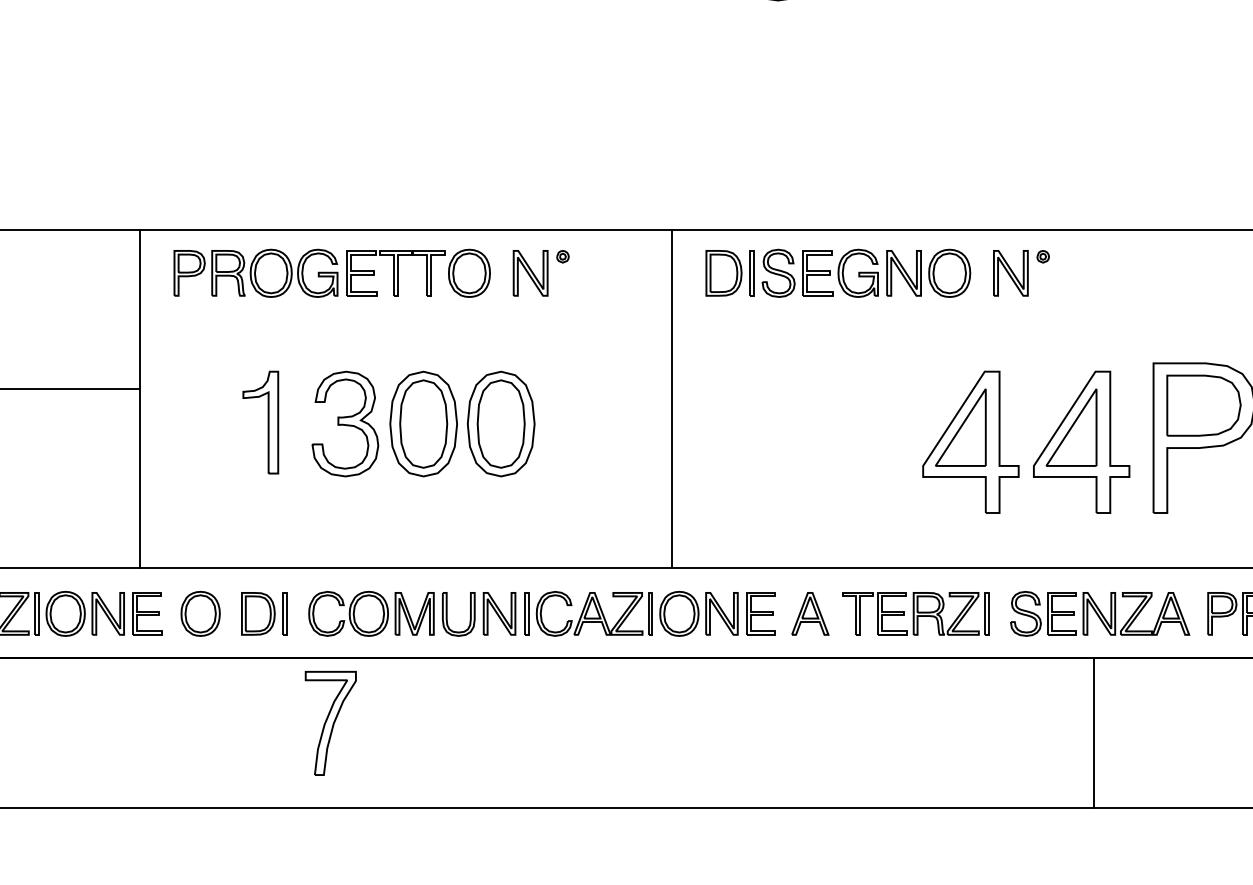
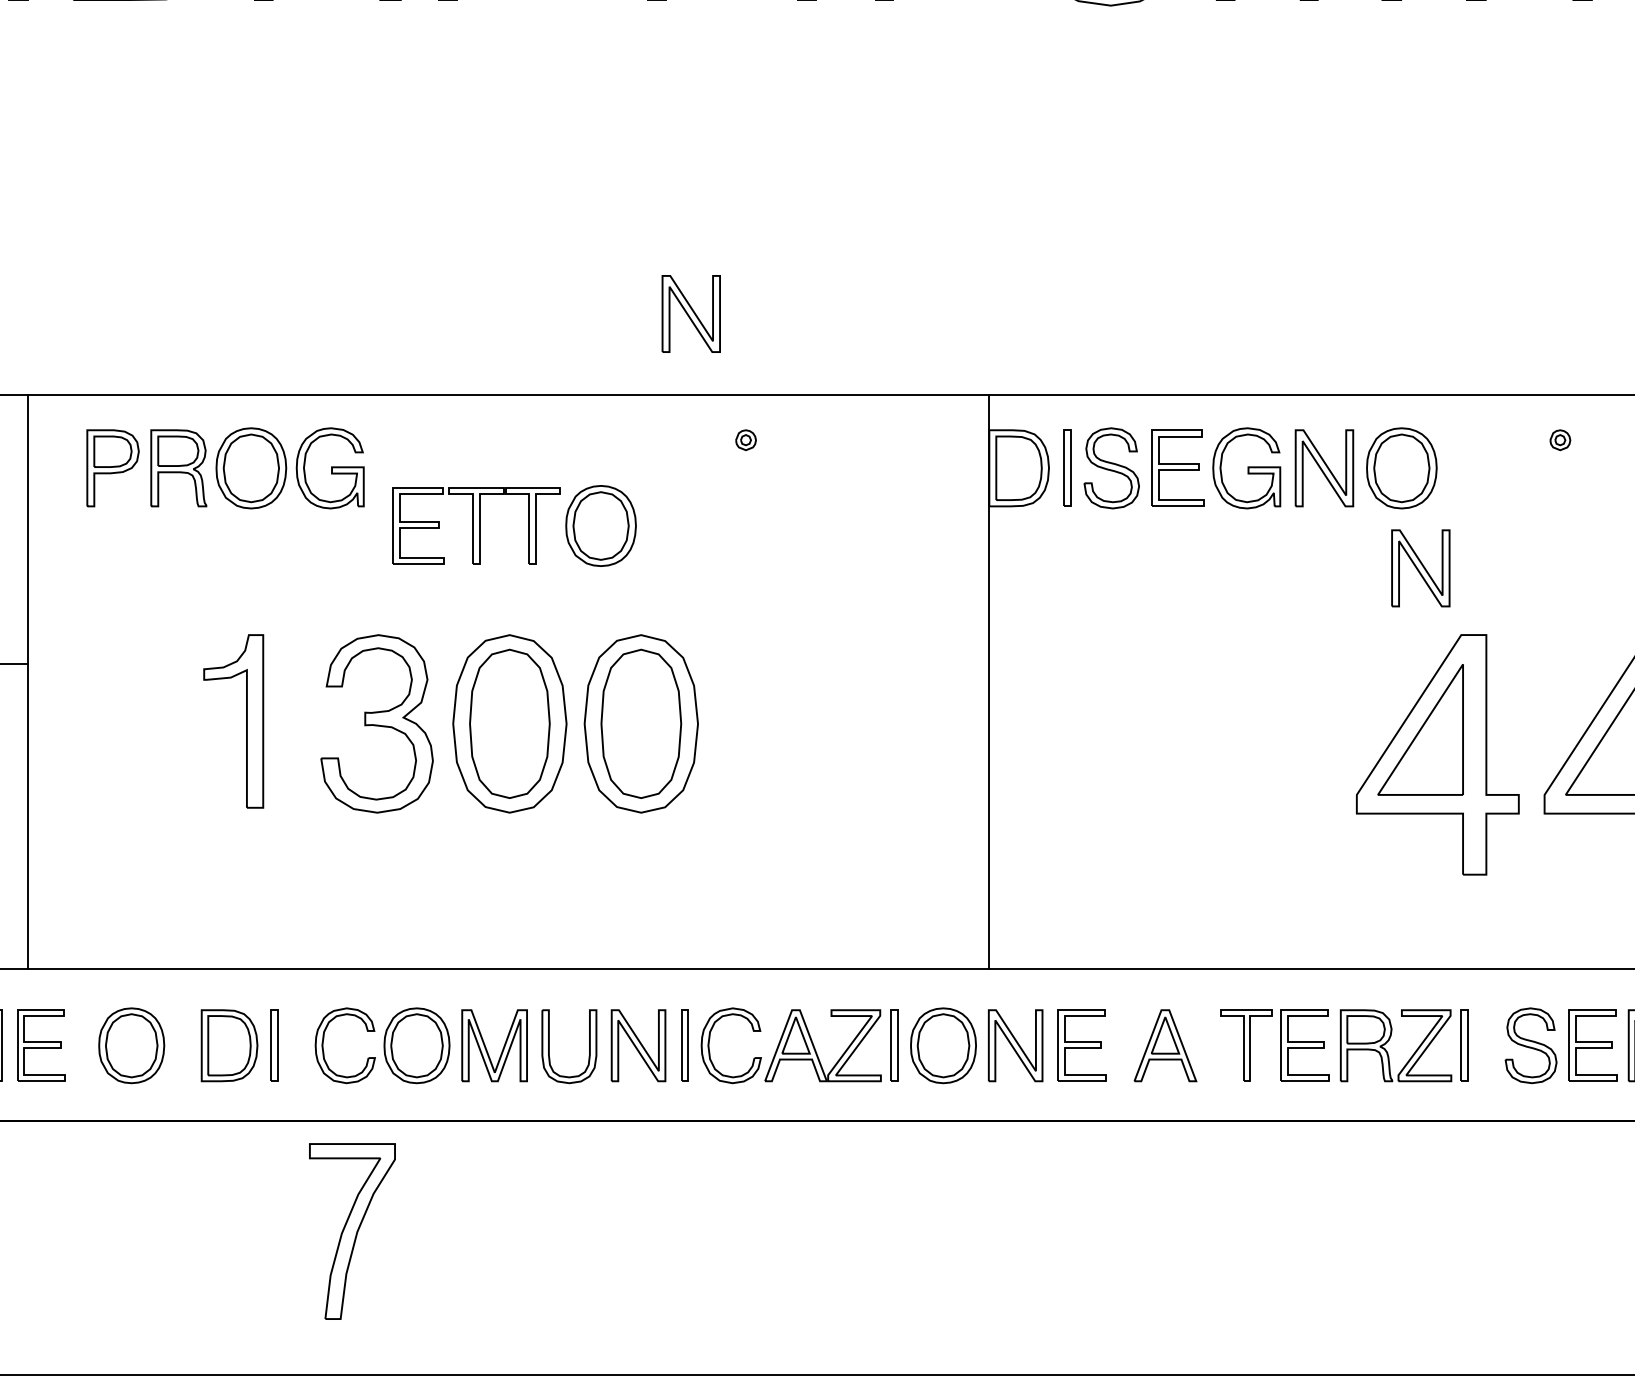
part: (426, 272) -> (528, 524), moved
part: (530, 273) -> (691, 314), moved
part: (1010, 273) -> (1420, 568), moved
line: (671, 399) -> (989, 682), moved

